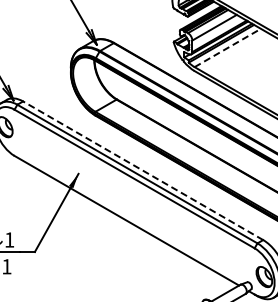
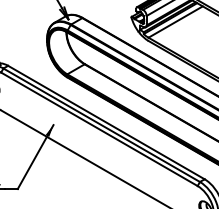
line: (228, 47) -> (176, 21), dashed -> solid
line: (143, 170) -> (106, 122), dashed -> solid

